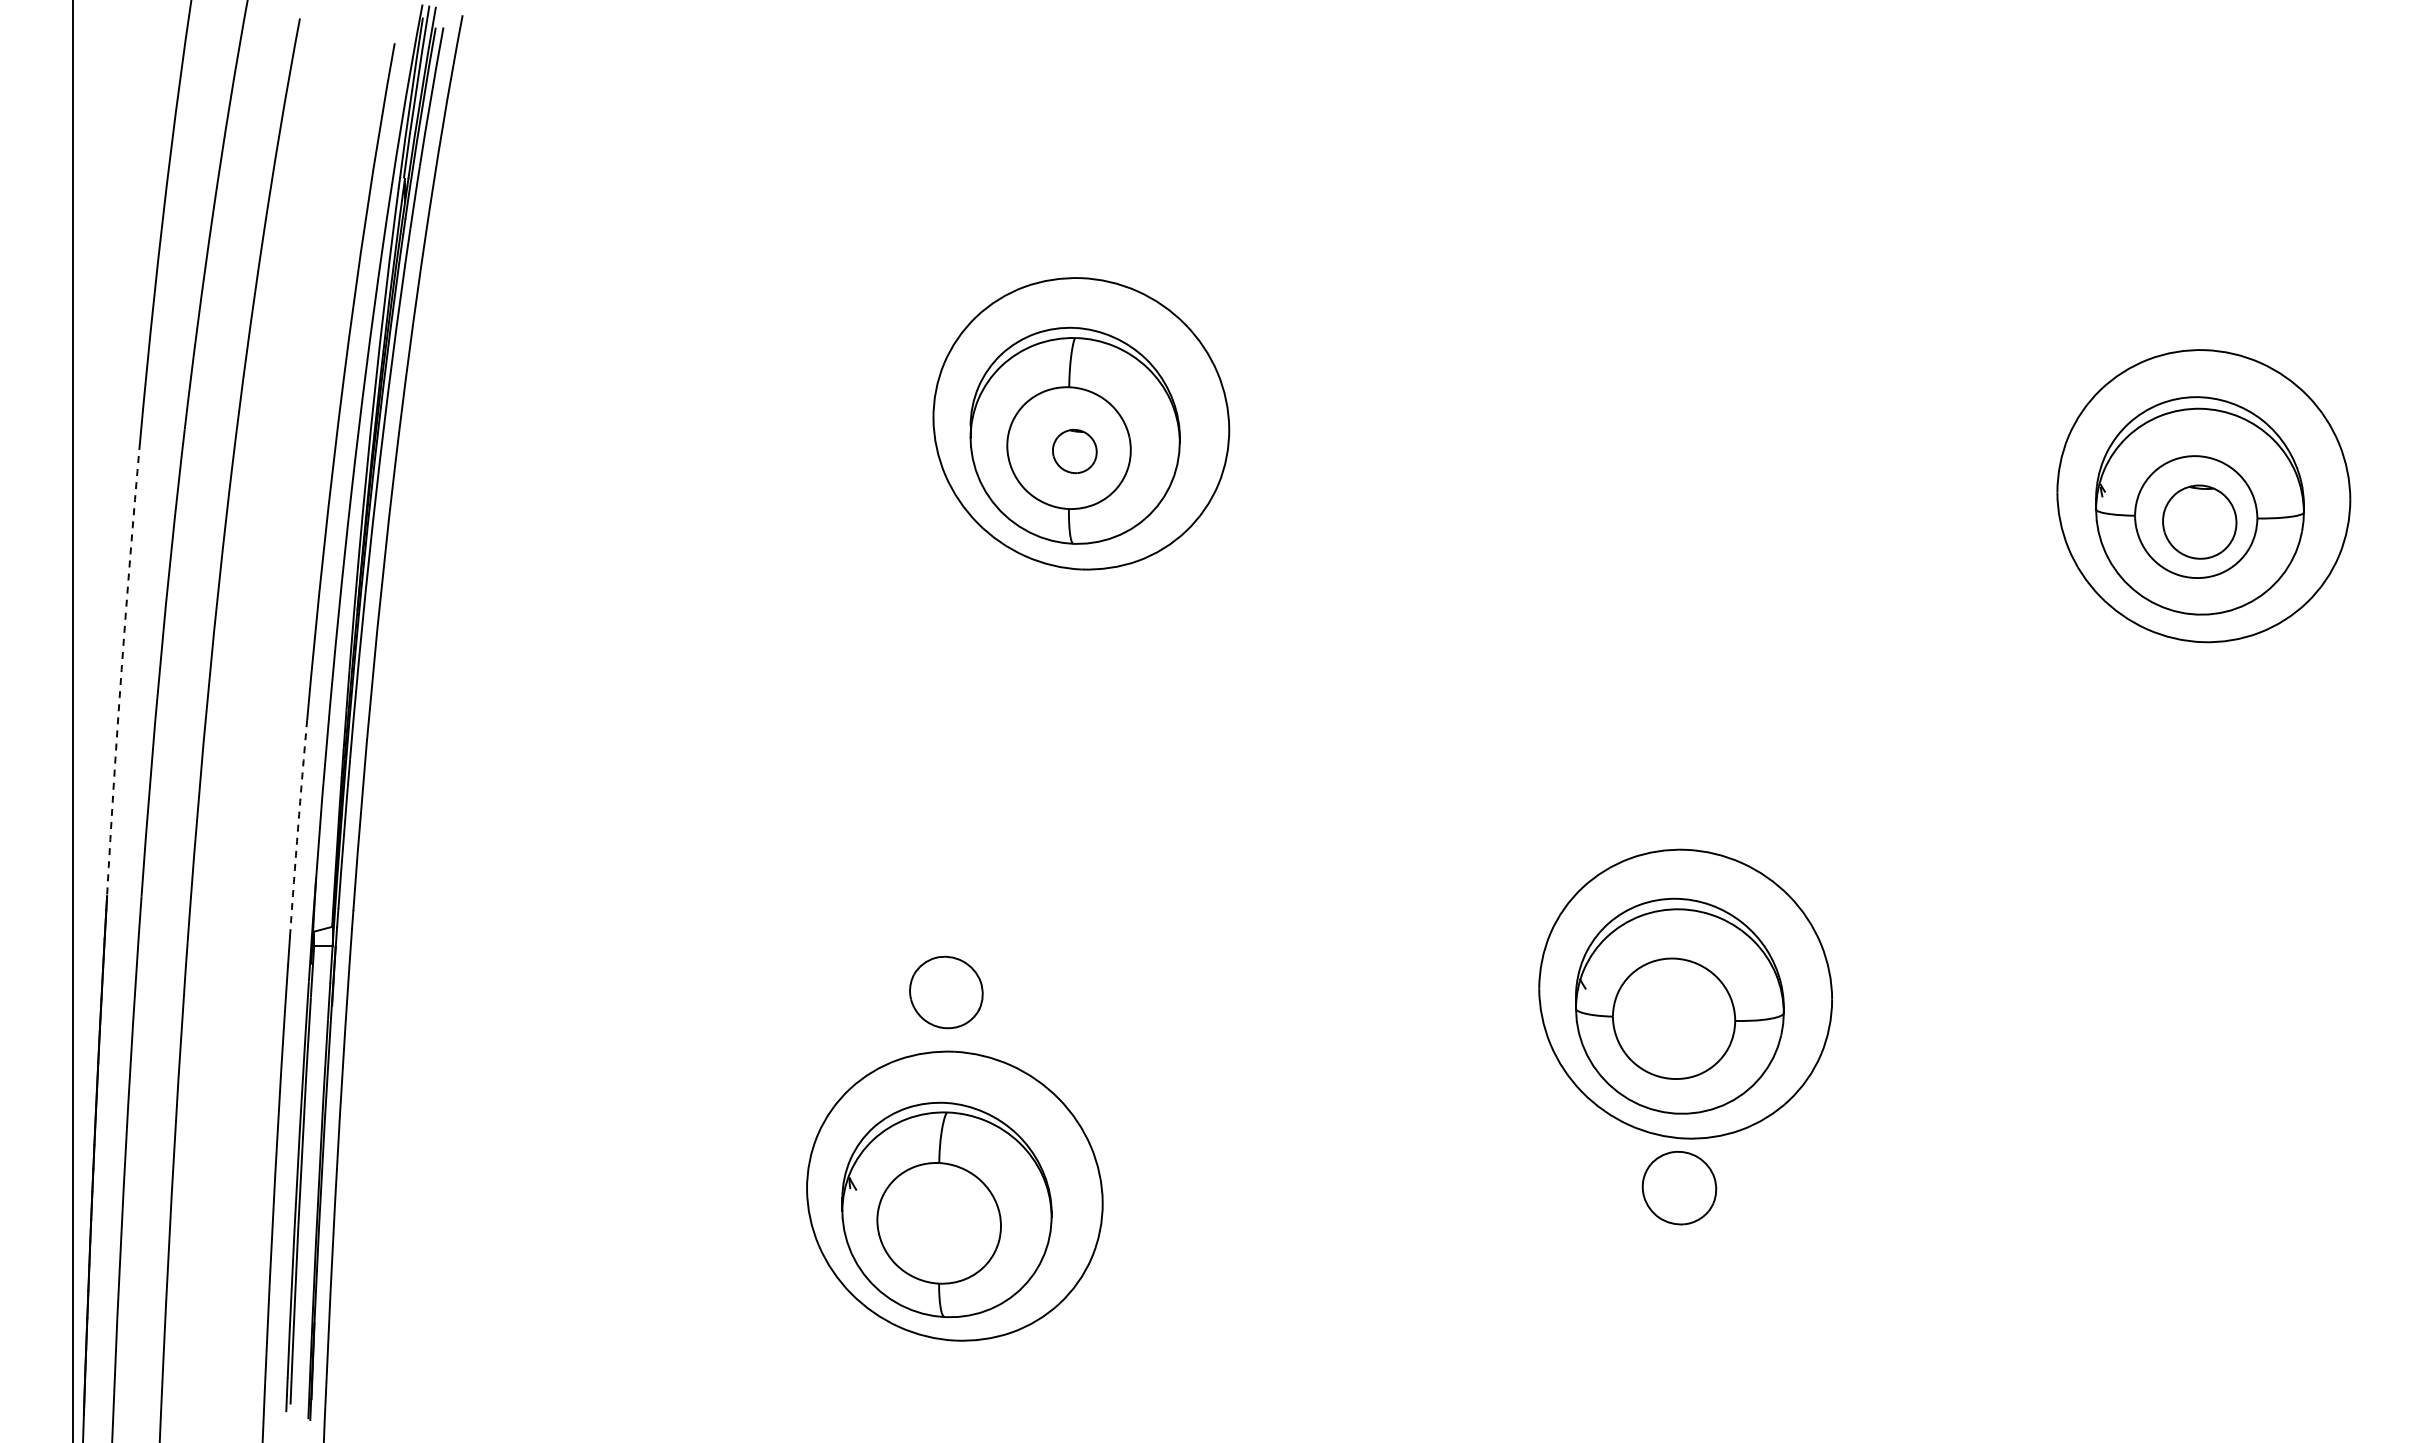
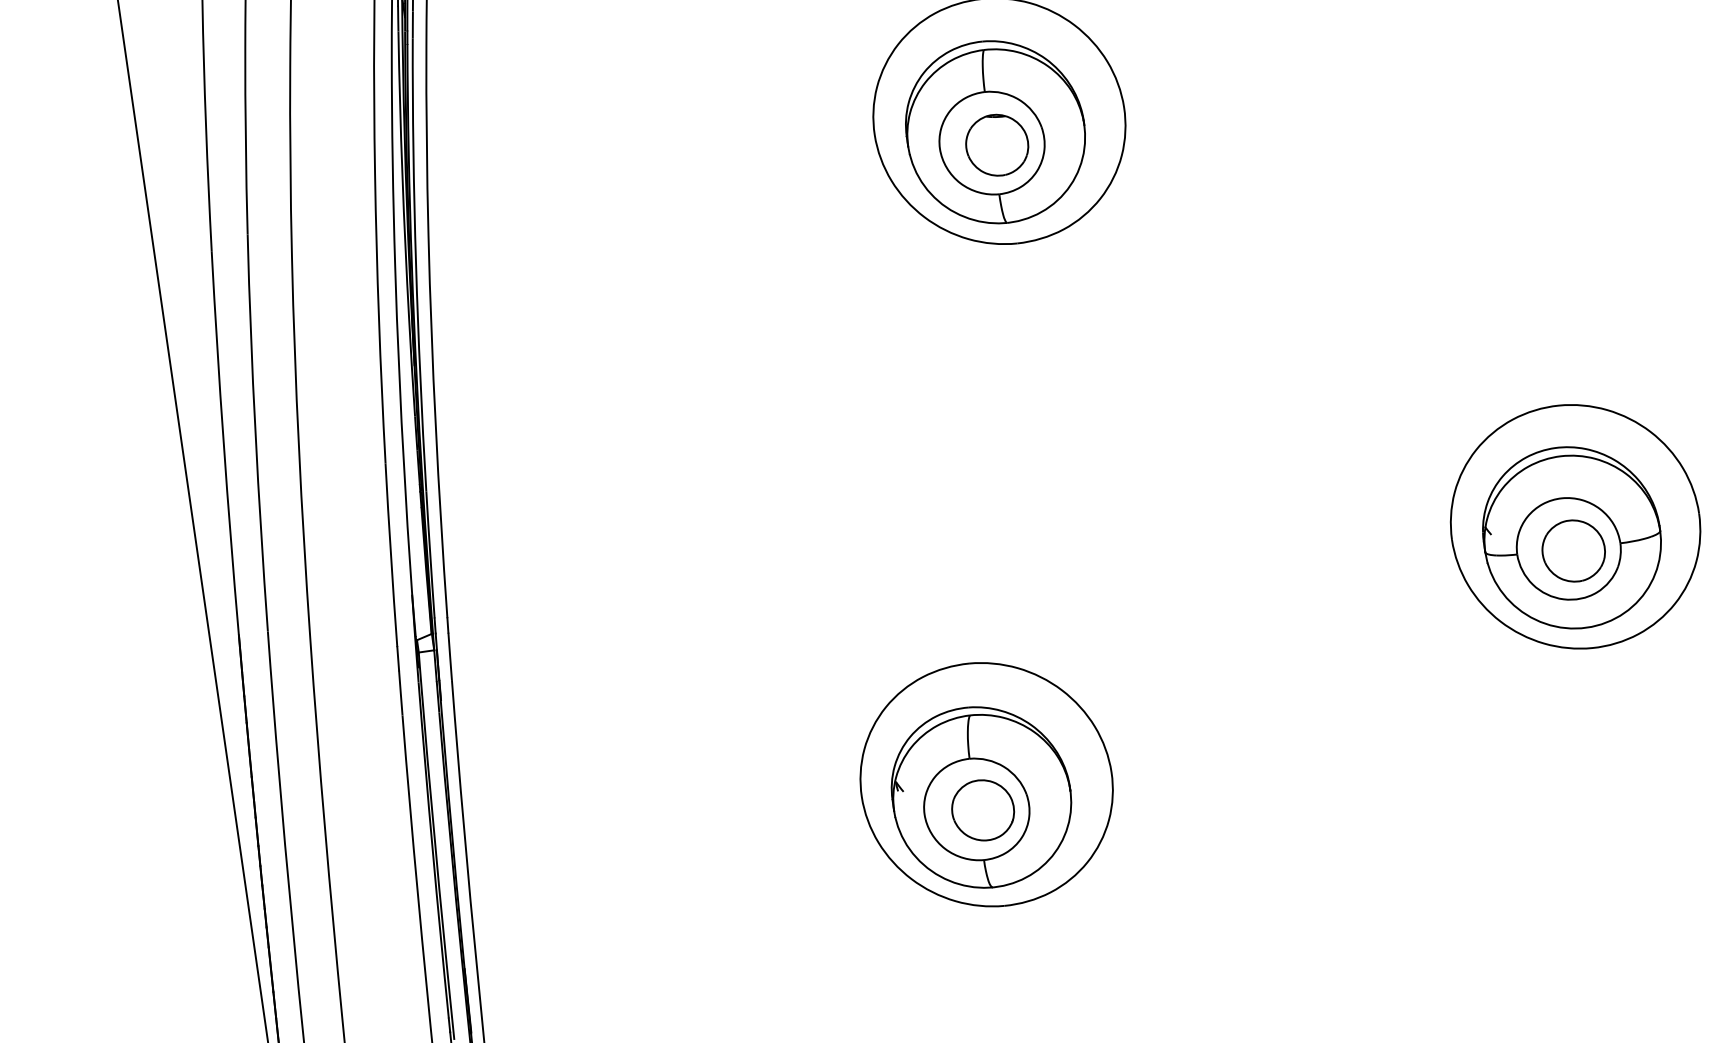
part: (1074, 451) -> (997, 145), size x1.67
arc: (121, 669) -> (223, 443), dashed -> solid
arc: (298, 828) -> (391, 555), dashed -> solid
part: (946, 992) -> (983, 810), moved
part: (1679, 1188) -> (1573, 551), moved

